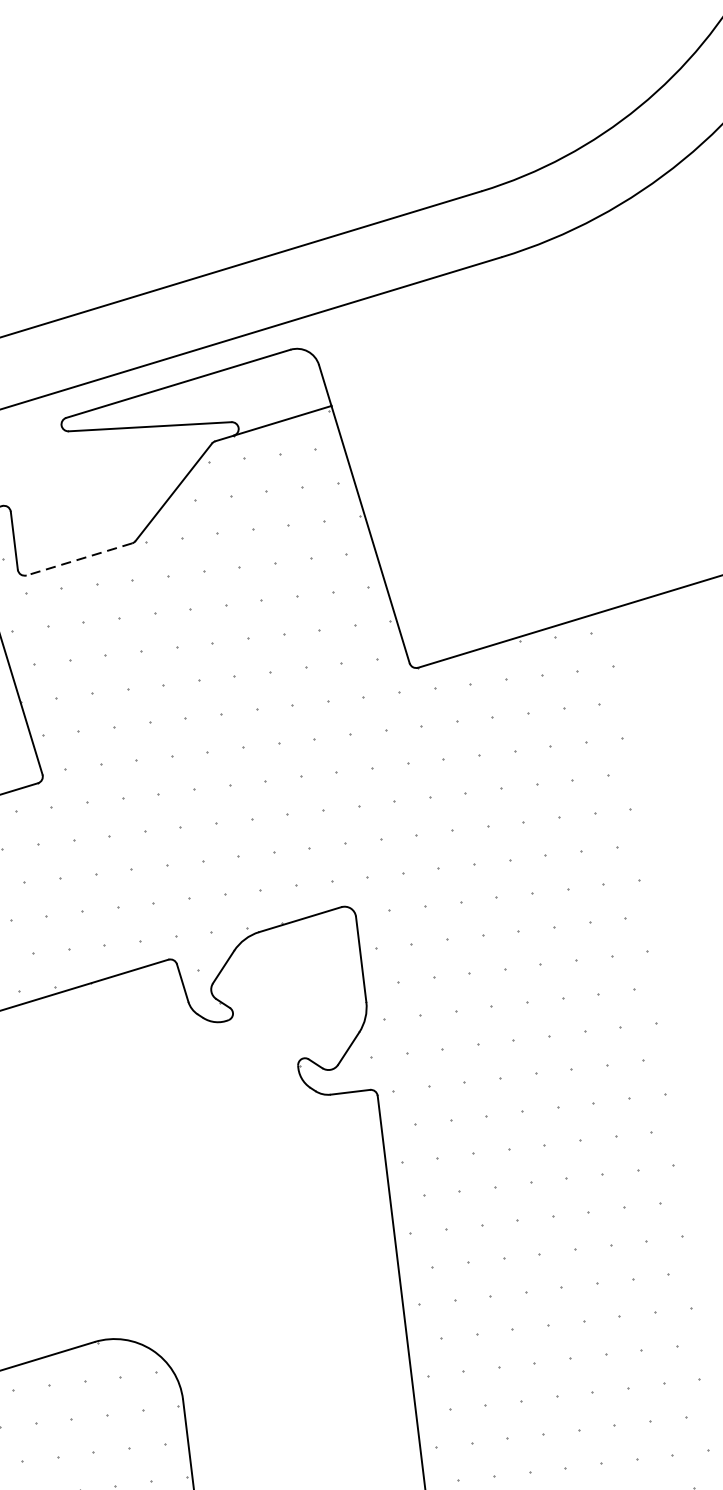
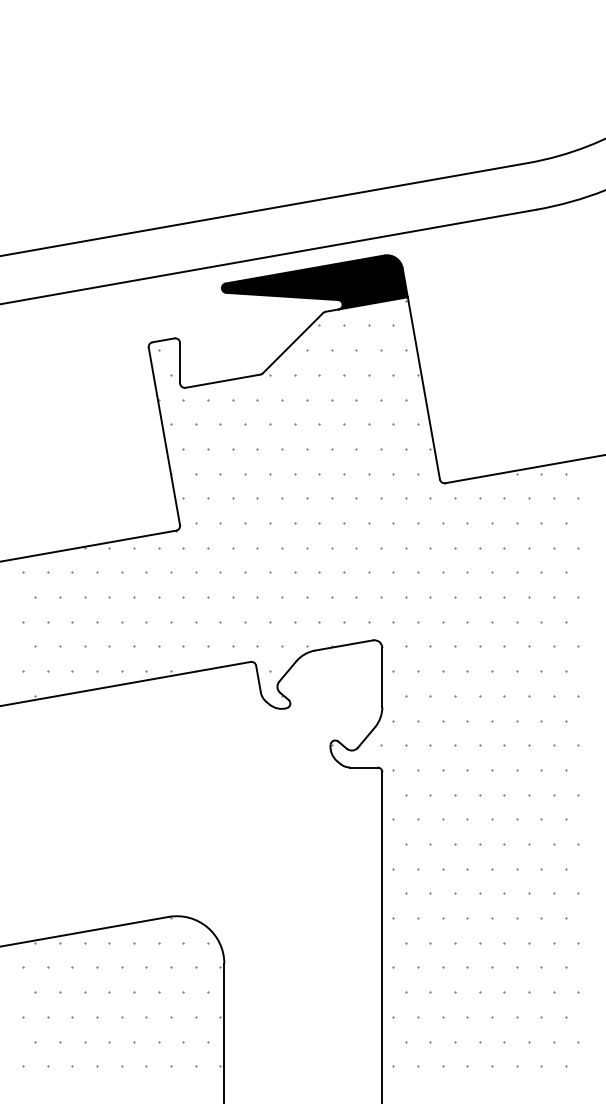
fill: (194, 400) -> (314, 282), added
line: (80, 559) -> (223, 381), dashed -> solid

